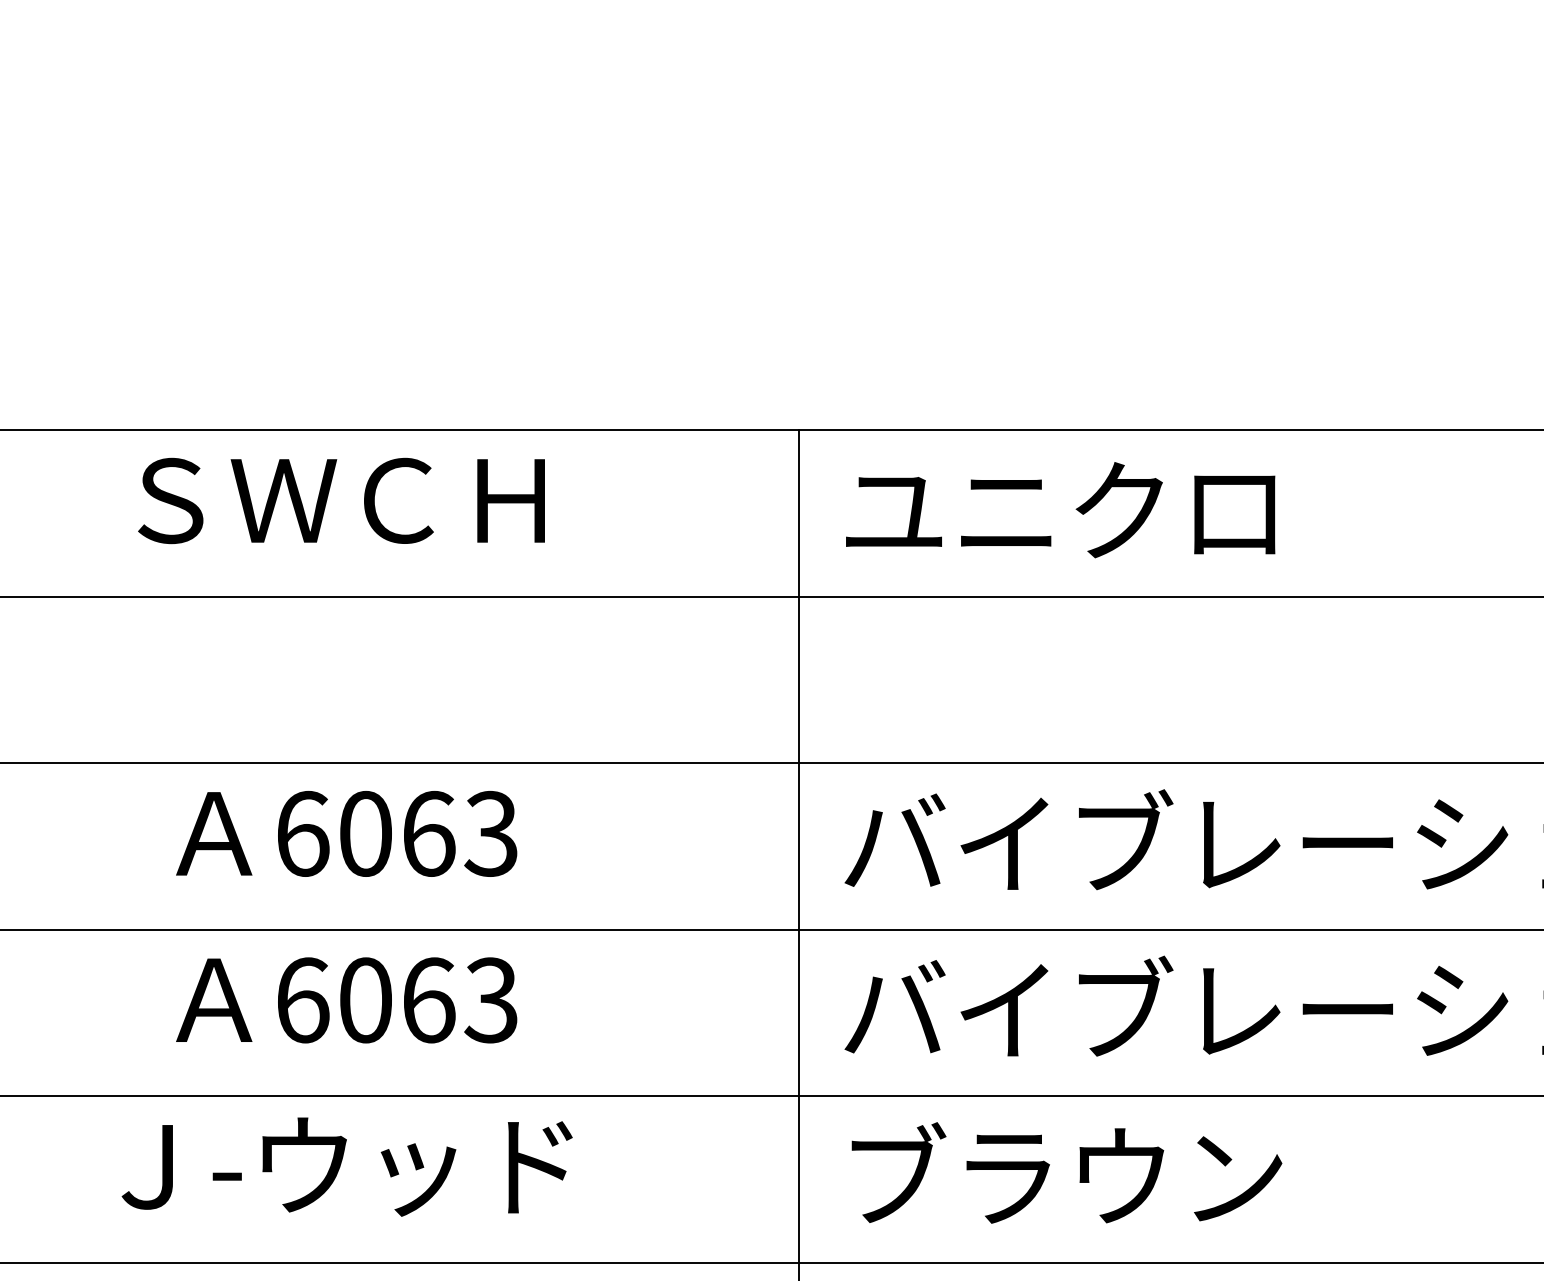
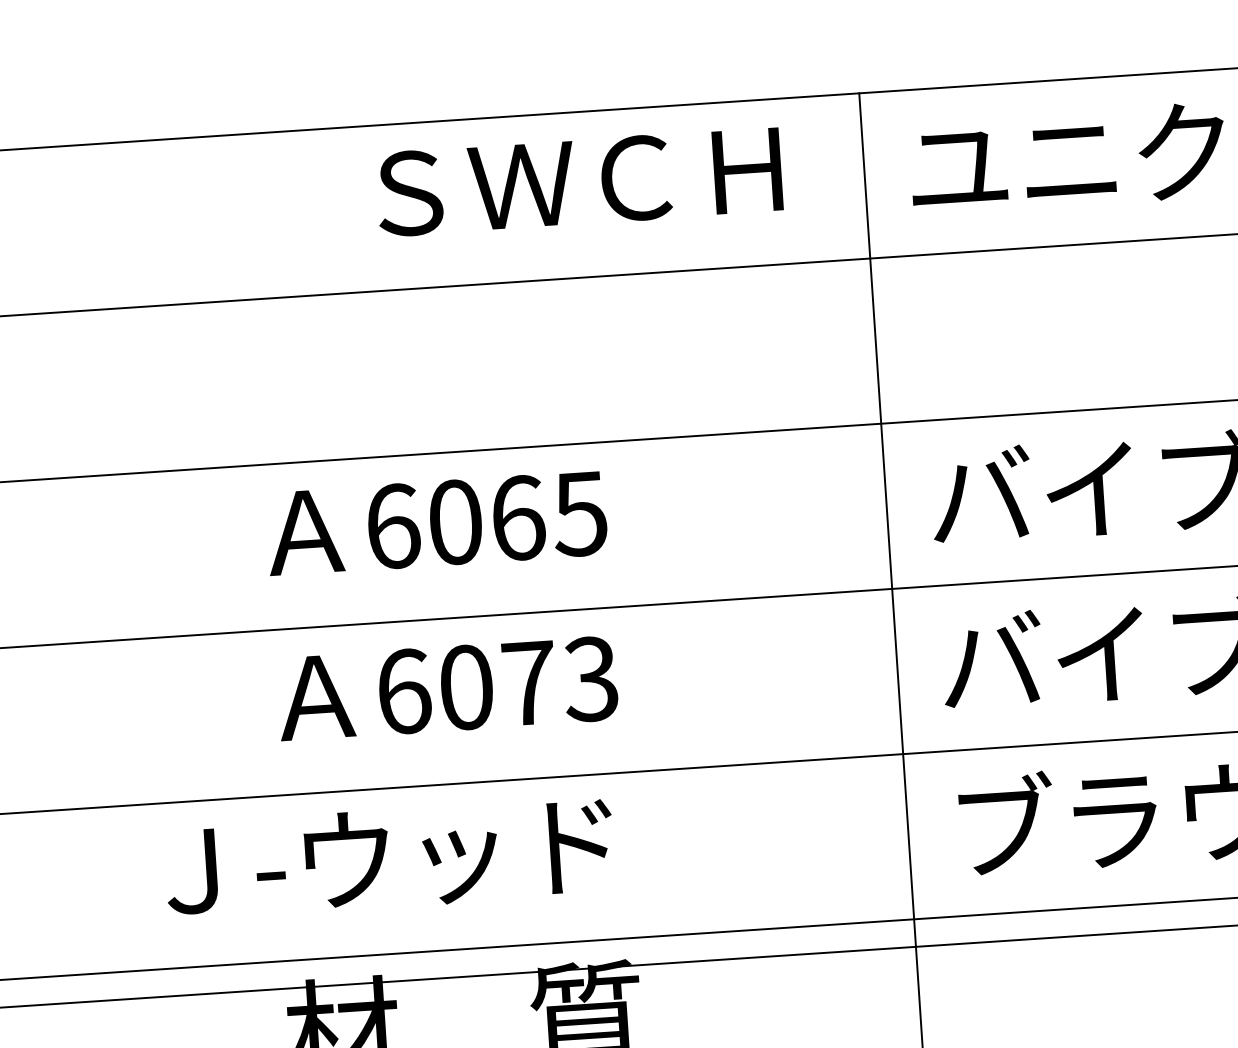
text: (341, 500) -> (579, 181), moved
text: (490, 833) -> (579, 513), 6063 -> 6065
text: (429, 1000) -> (529, 683), 6063 -> 6073
text: (346, 1166) -> (388, 858), moved

